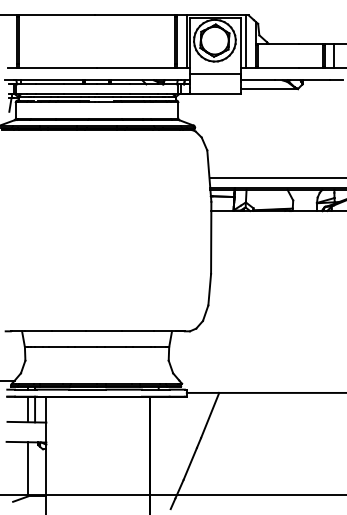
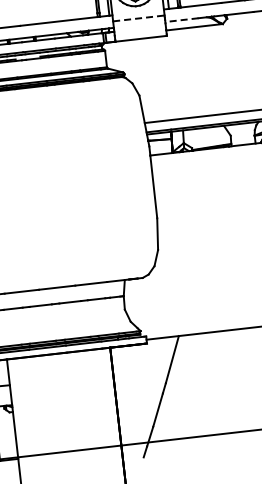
line: (215, 73) -> (138, 17), solid -> dashed
line: (257, 80) -> (181, 20), solid -> dashed

